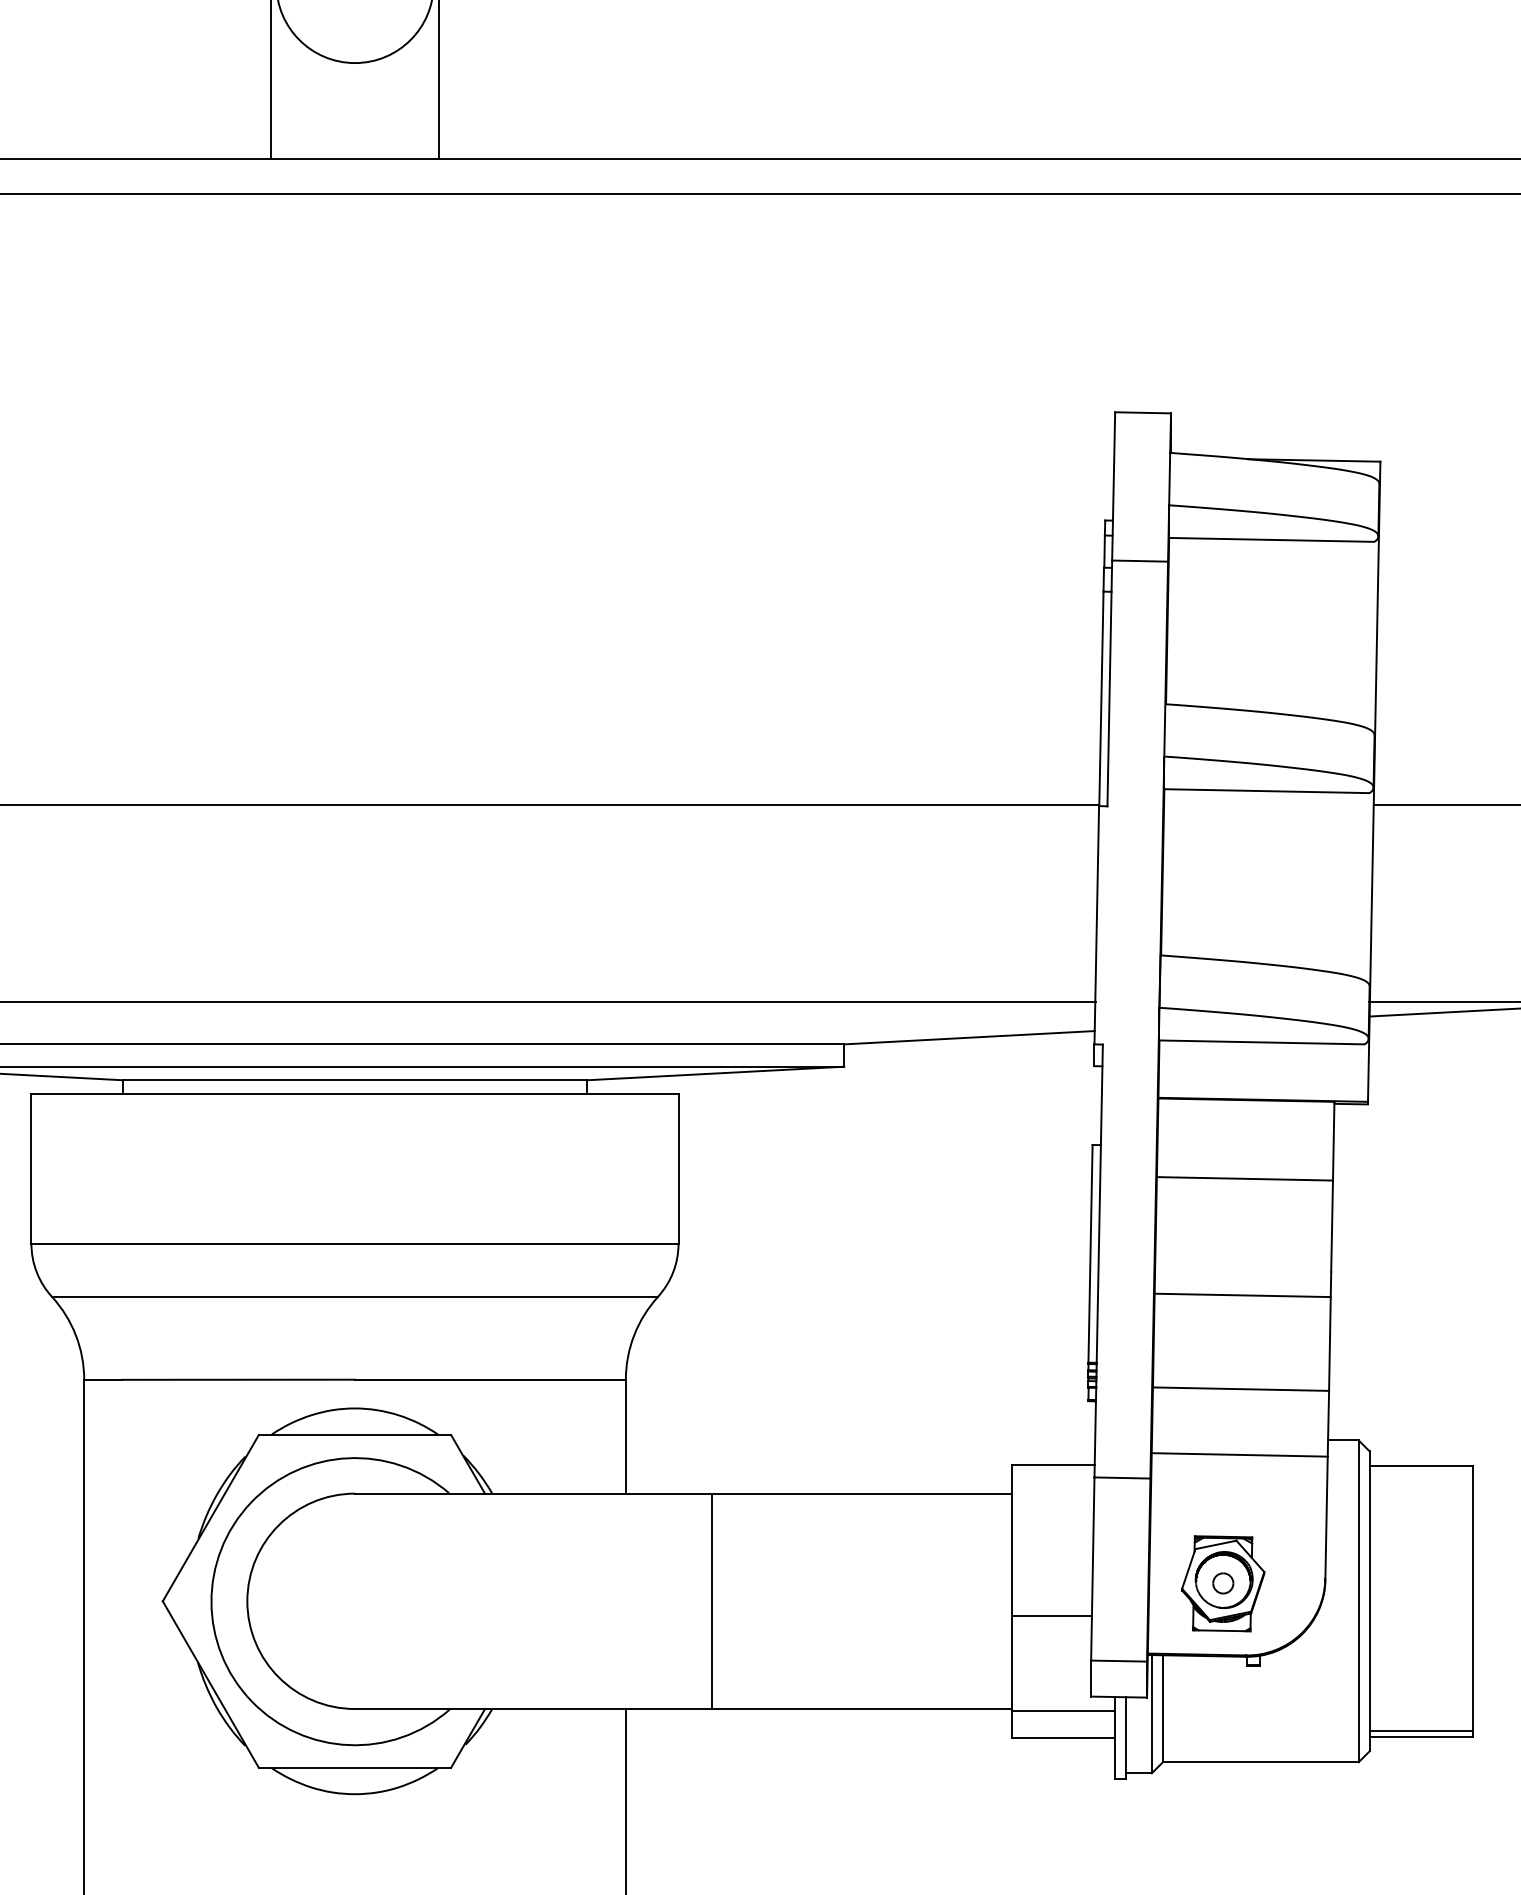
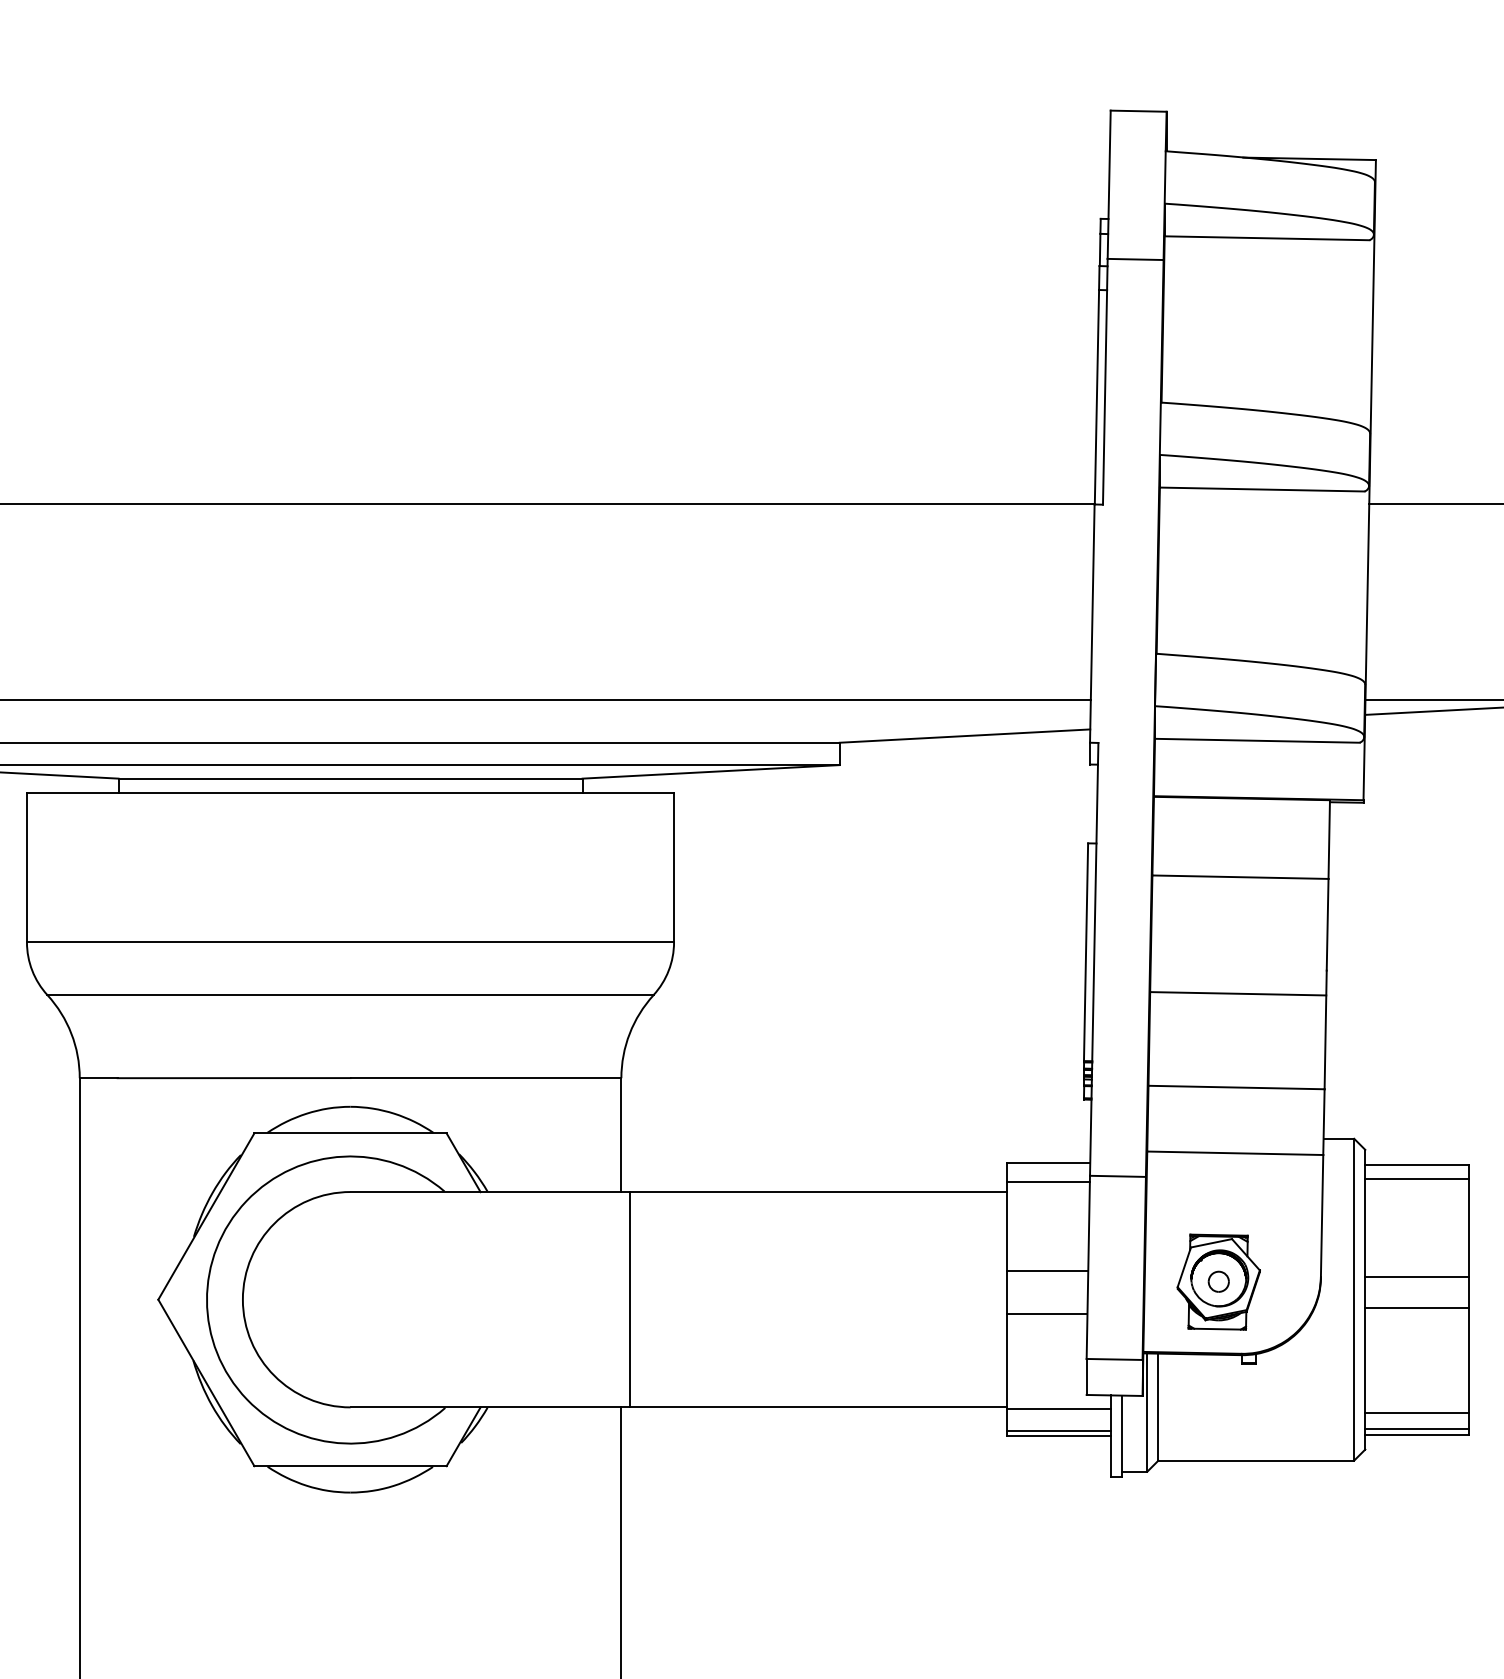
line: (1421, 1480) -> (1417, 1178), added
line: (1052, 1483) -> (1048, 1181), added
line: (1051, 1572) -> (1047, 1270), added
line: (1421, 1578) -> (1417, 1276), added
line: (711, 1601) -> (630, 1299), moved
line: (1421, 1609) -> (1417, 1307), added
line: (1421, 1714) -> (1417, 1412), added
line: (1063, 1732) -> (1059, 1430), added

